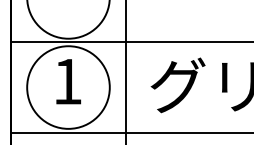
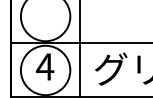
text: (66, 80) -> (44, 66), 1 -> 4

